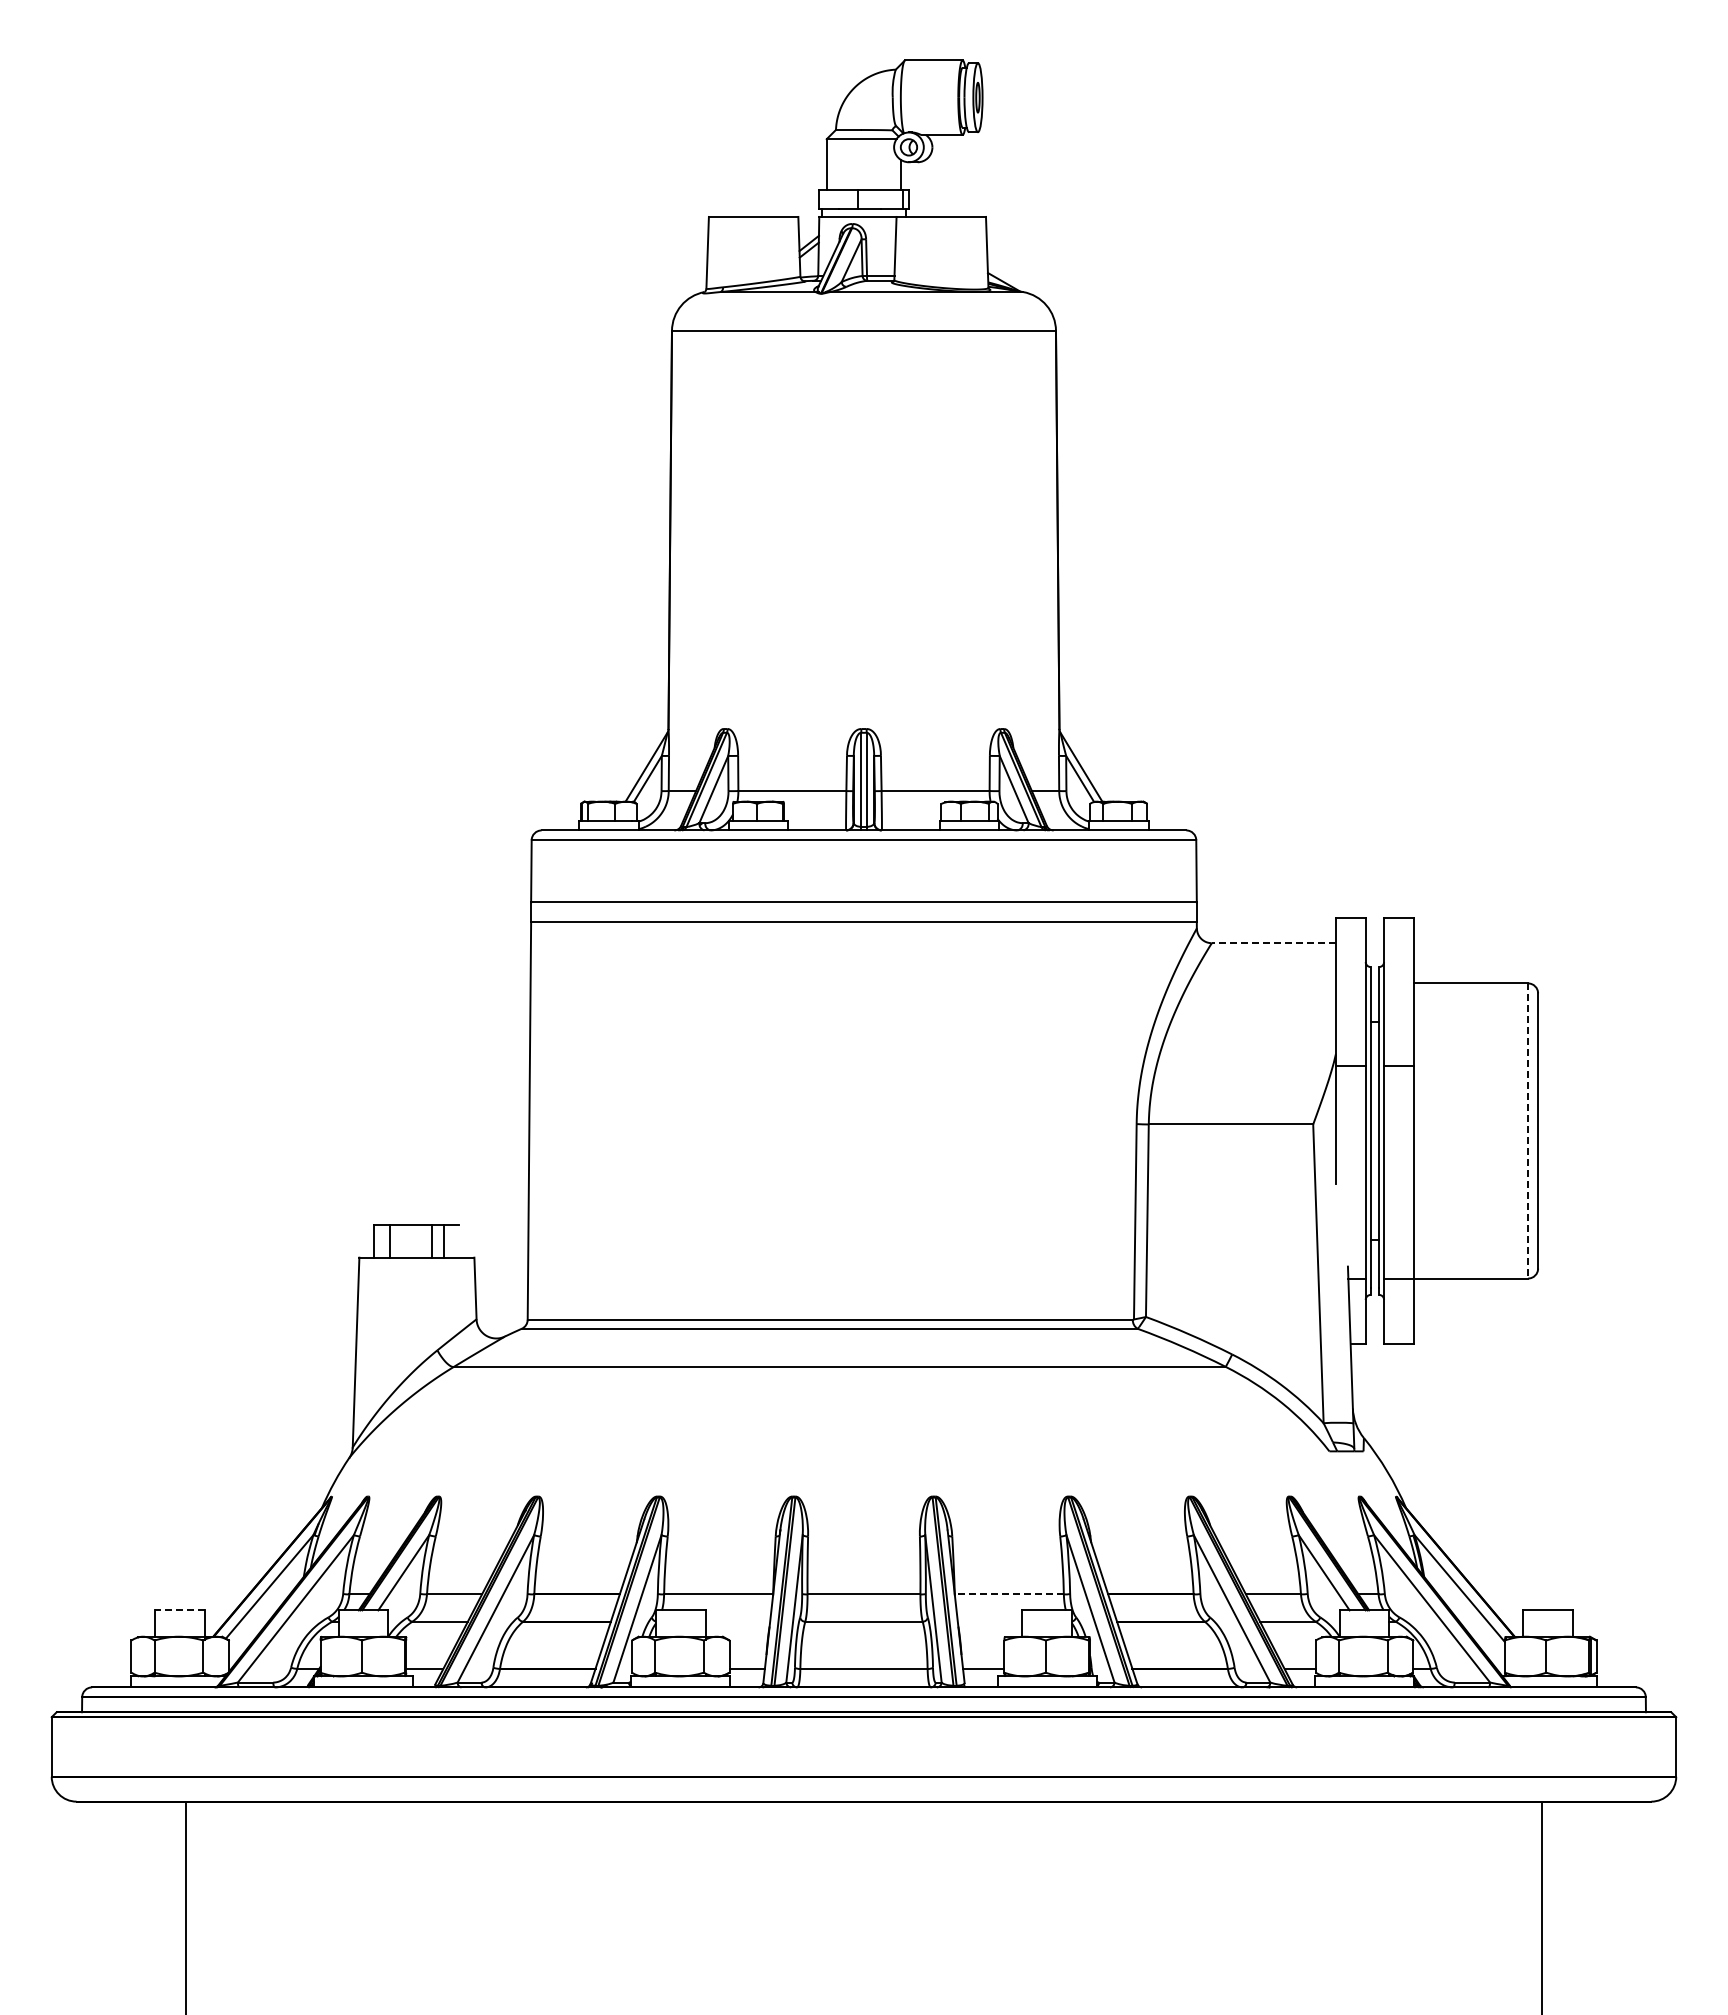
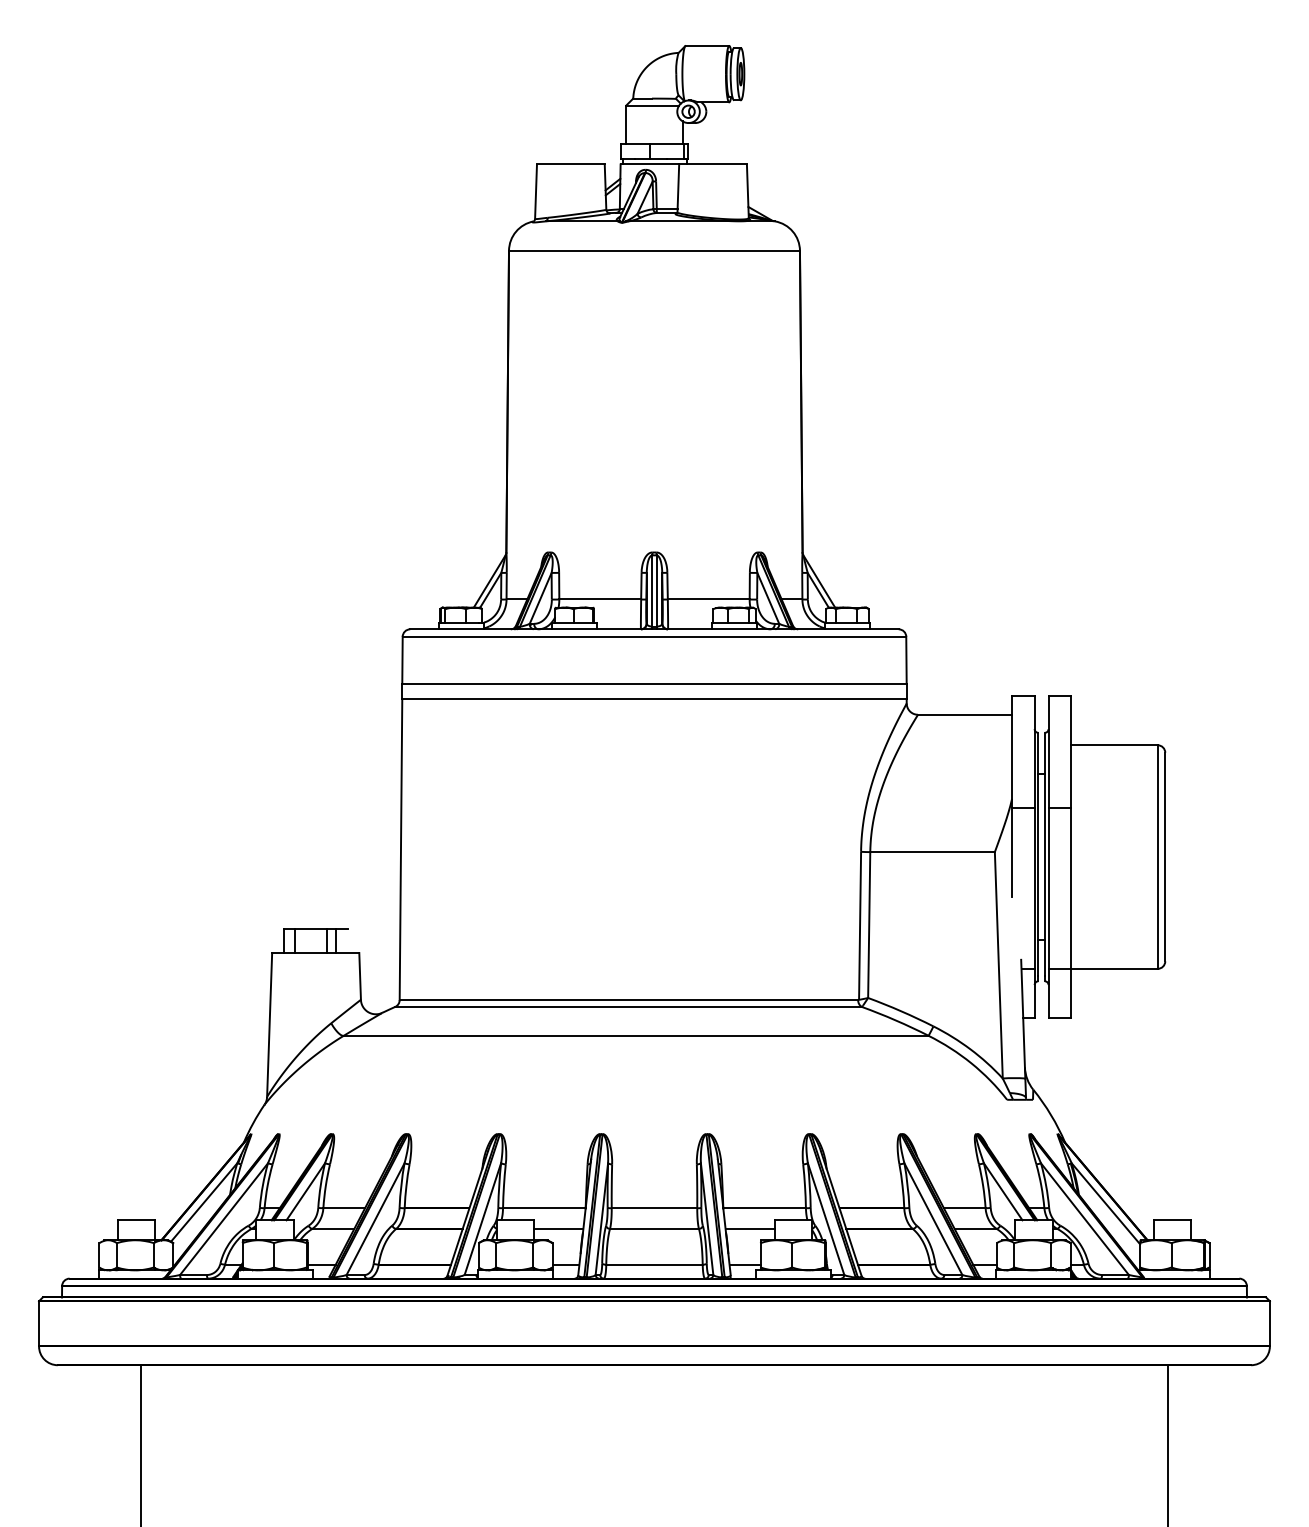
line: (1273, 943) -> (964, 715), dashed -> solid
line: (1528, 1130) -> (1157, 856), dashed -> solid
line: (1009, 1594) -> (764, 1208), dashed -> solid
line: (180, 1610) -> (136, 1220), dashed -> solid
line: (737, 1621) -> (558, 1228), added
line: (989, 1621) -> (749, 1228), added

